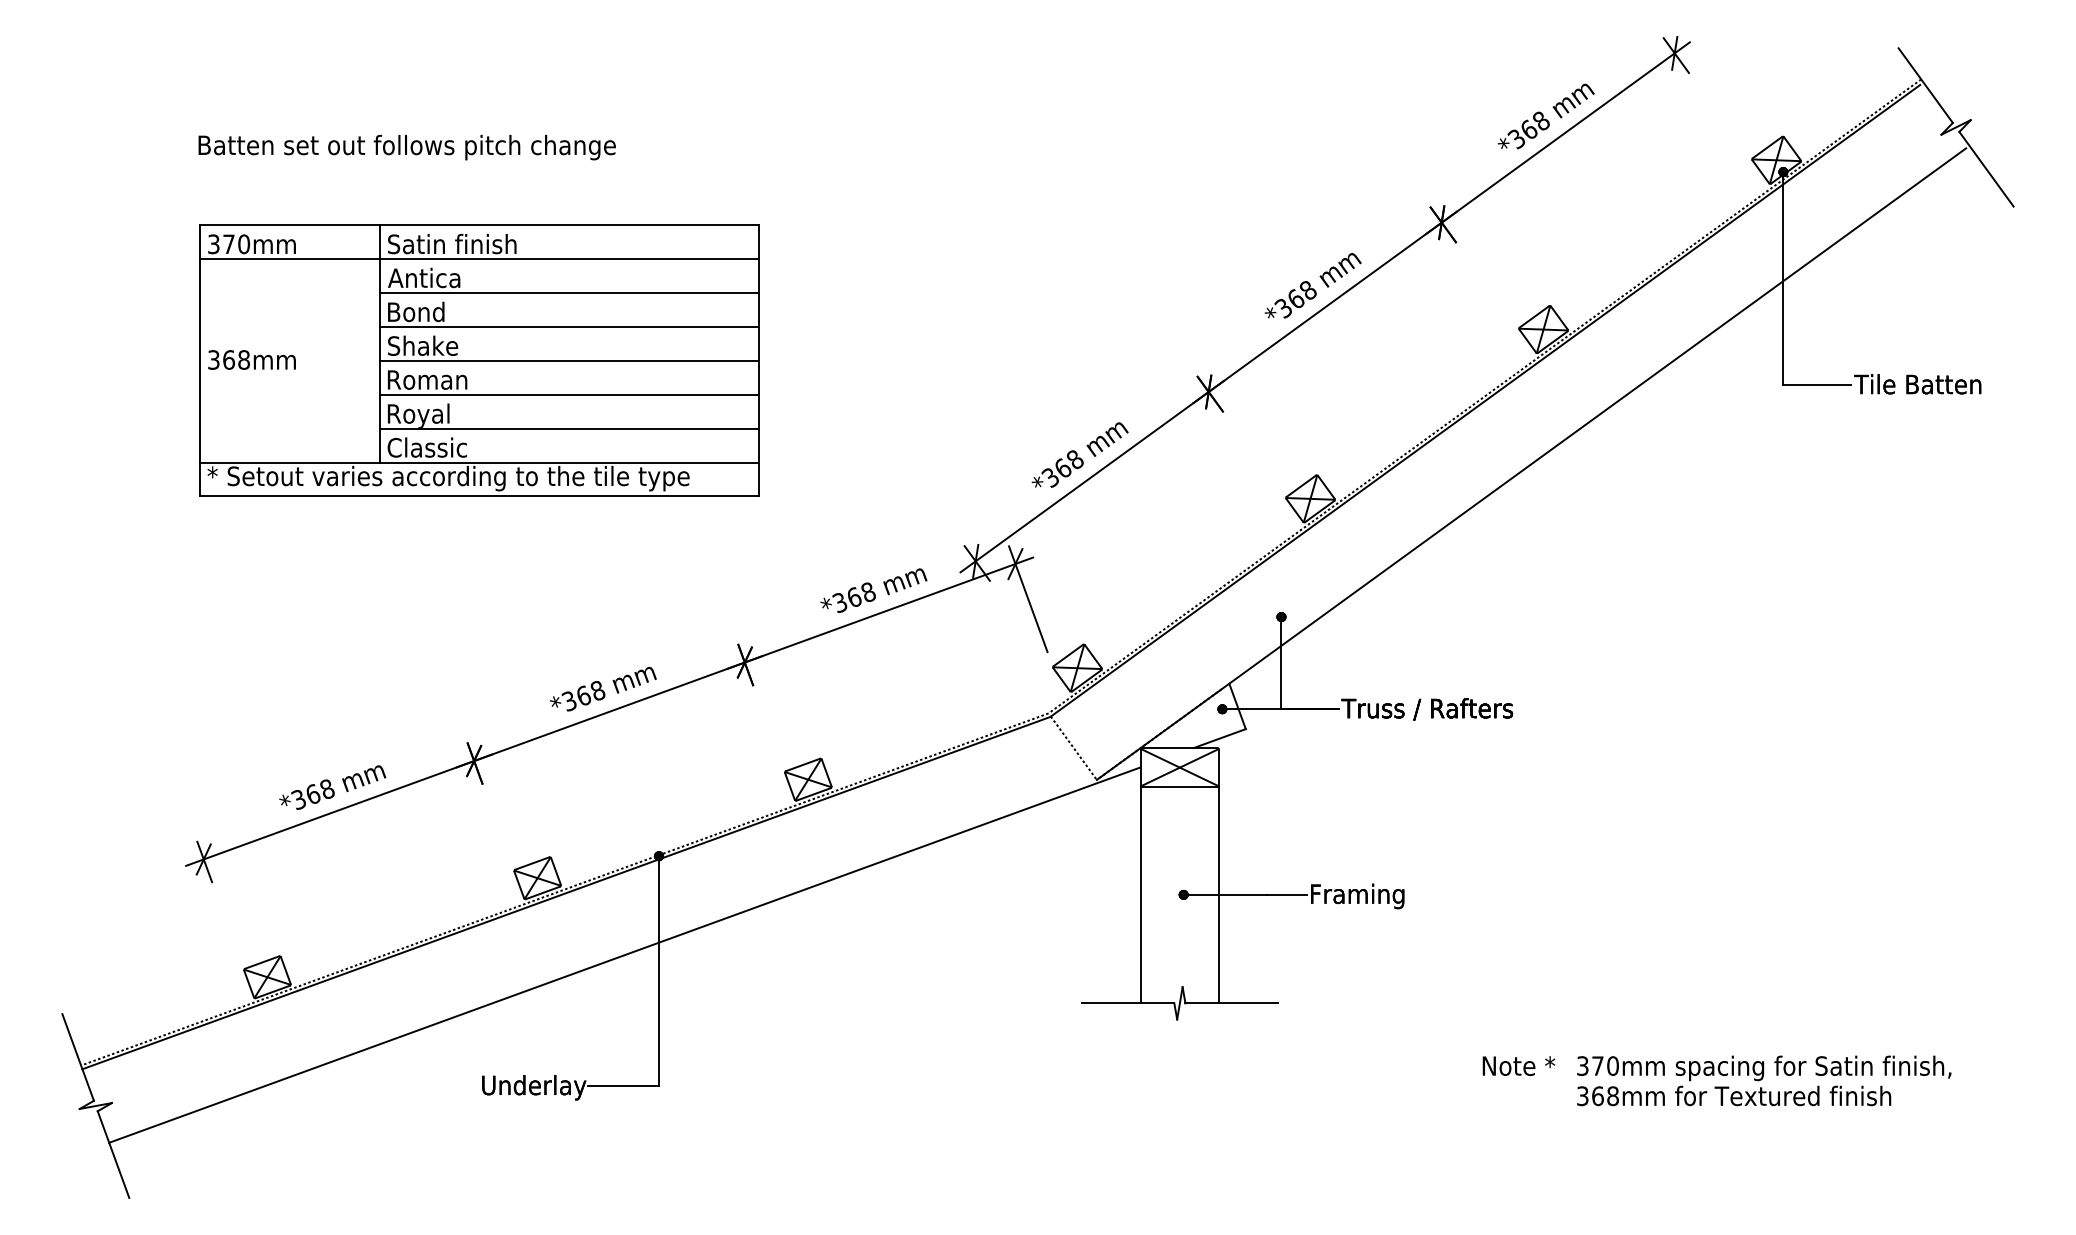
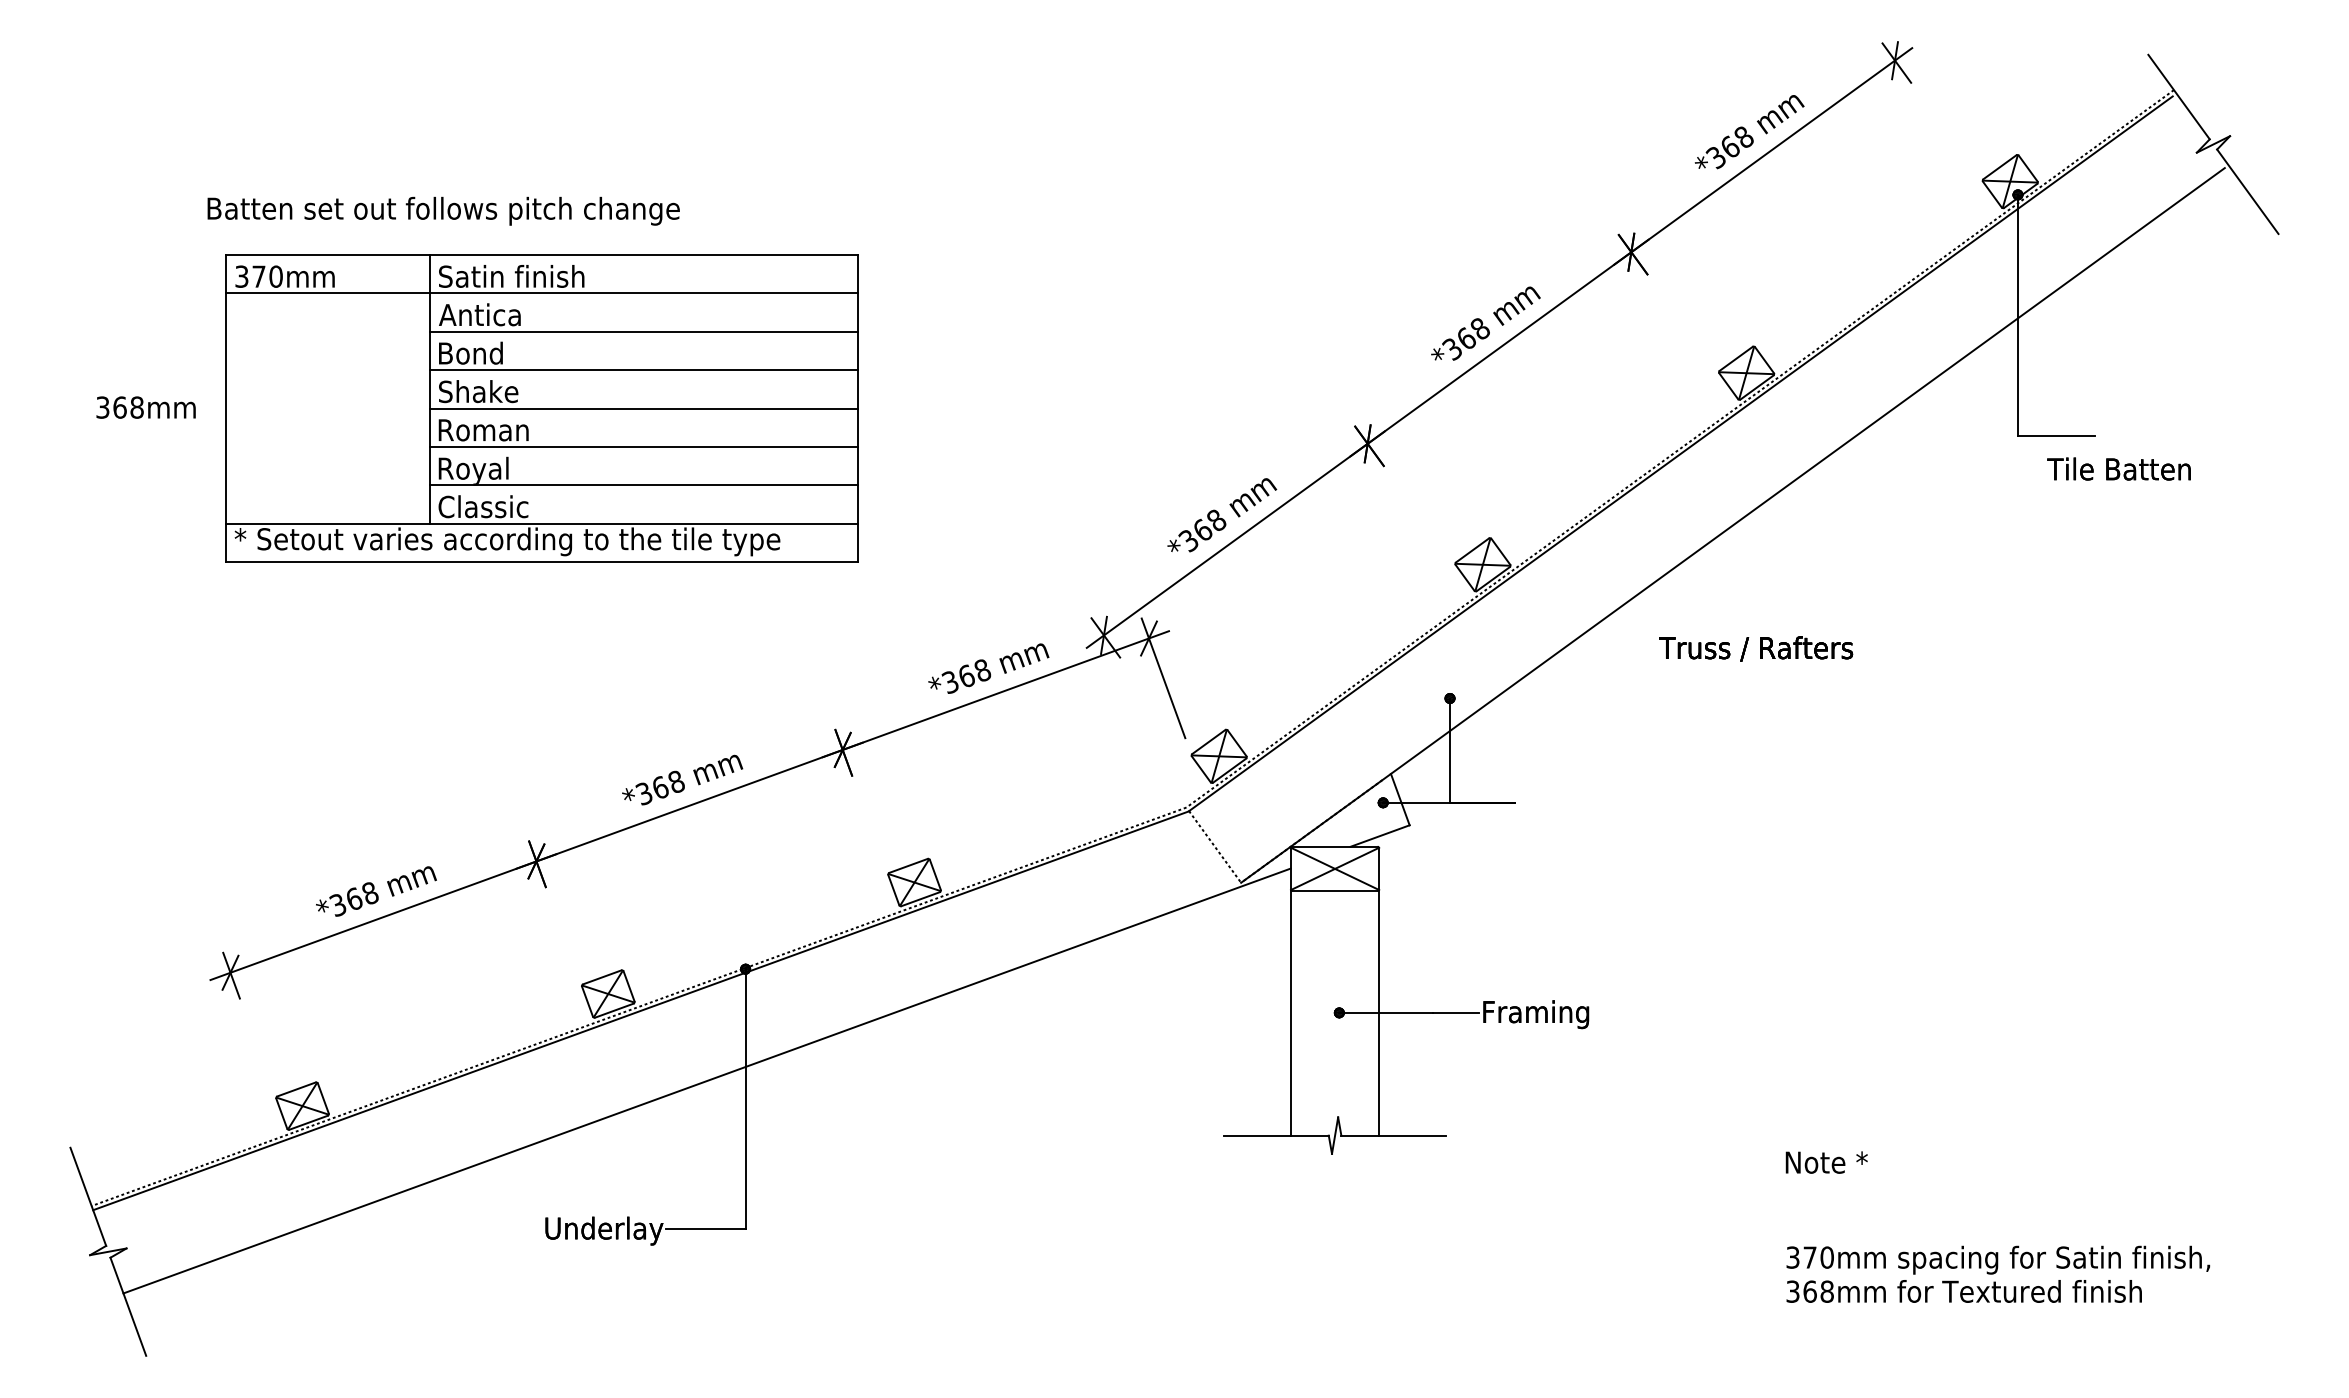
text: (407, 146) -> (443, 210), moved
text: (251, 359) -> (145, 407), moved
text: (1917, 383) -> (2118, 468), moved
text: (1427, 708) -> (1756, 648), moved
text: (1518, 1065) -> (1826, 1162), moved
text: (1764, 1080) -> (1998, 1273), moved

